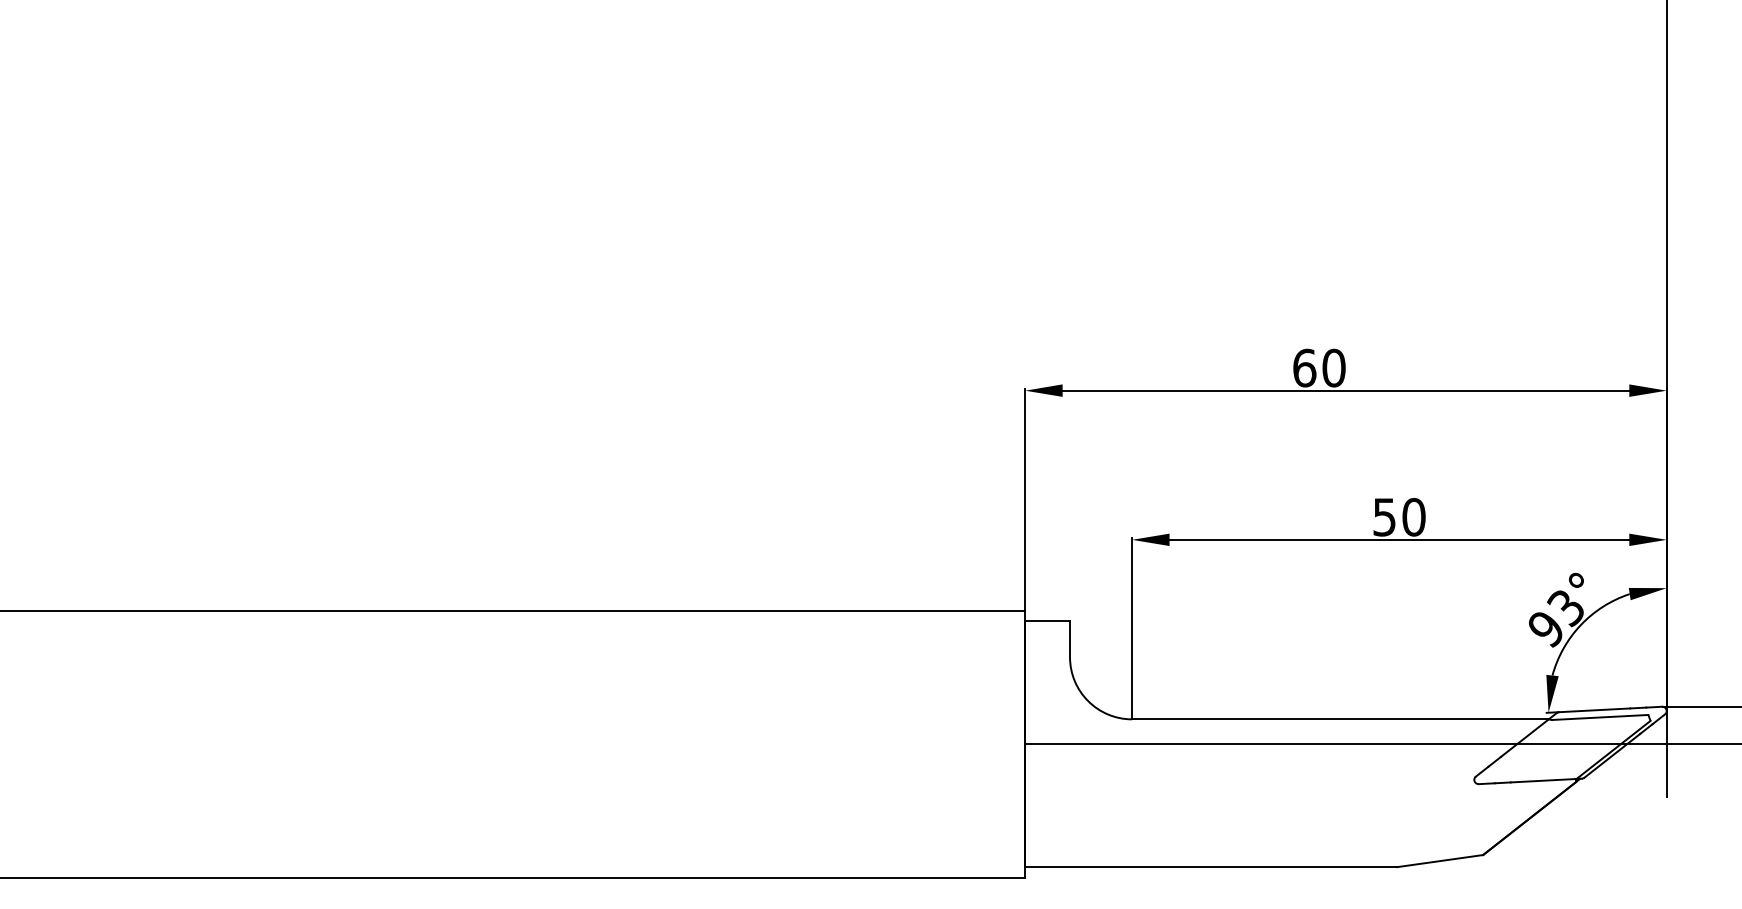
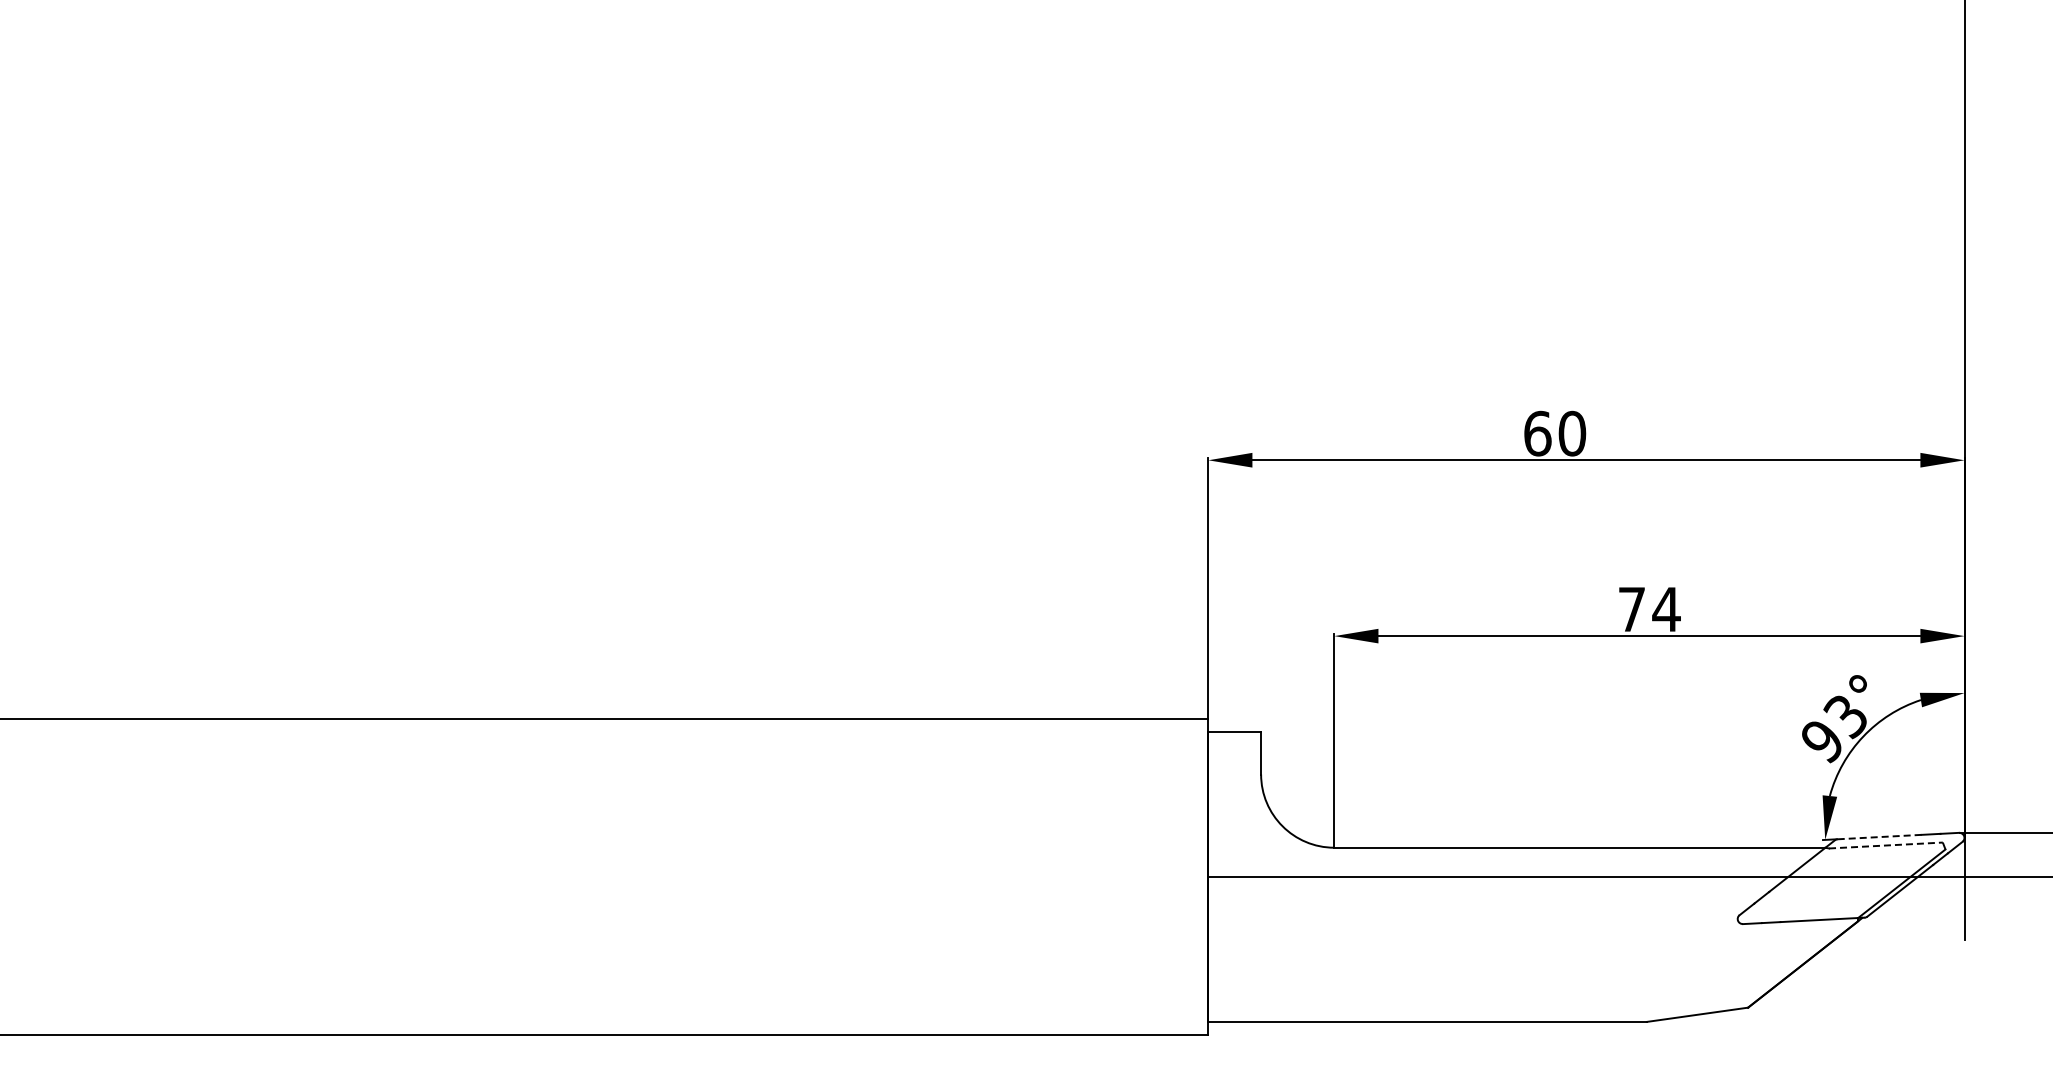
text: (1399, 517) -> (1649, 609), 50 -> 74
line: (1594, 710) -> (1879, 837), solid -> dashed
line: (1599, 717) -> (1885, 845), solid -> dashed

